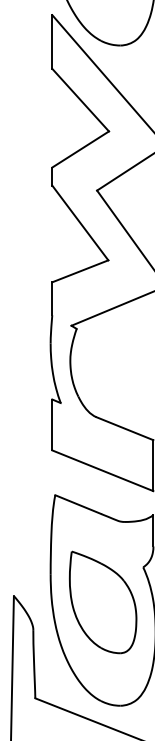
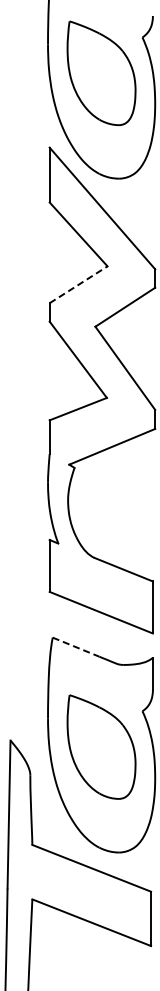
line: (81, 149) -> (79, 284), solid -> dashed
line: (78, 504) -> (76, 647), solid -> dashed

